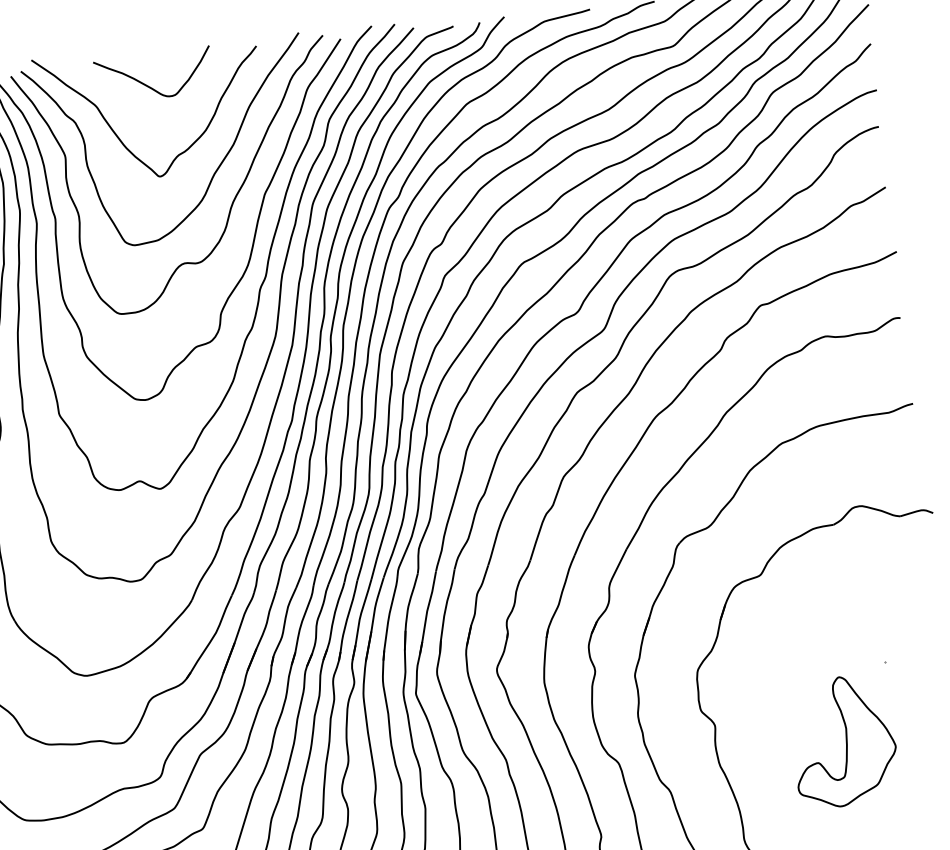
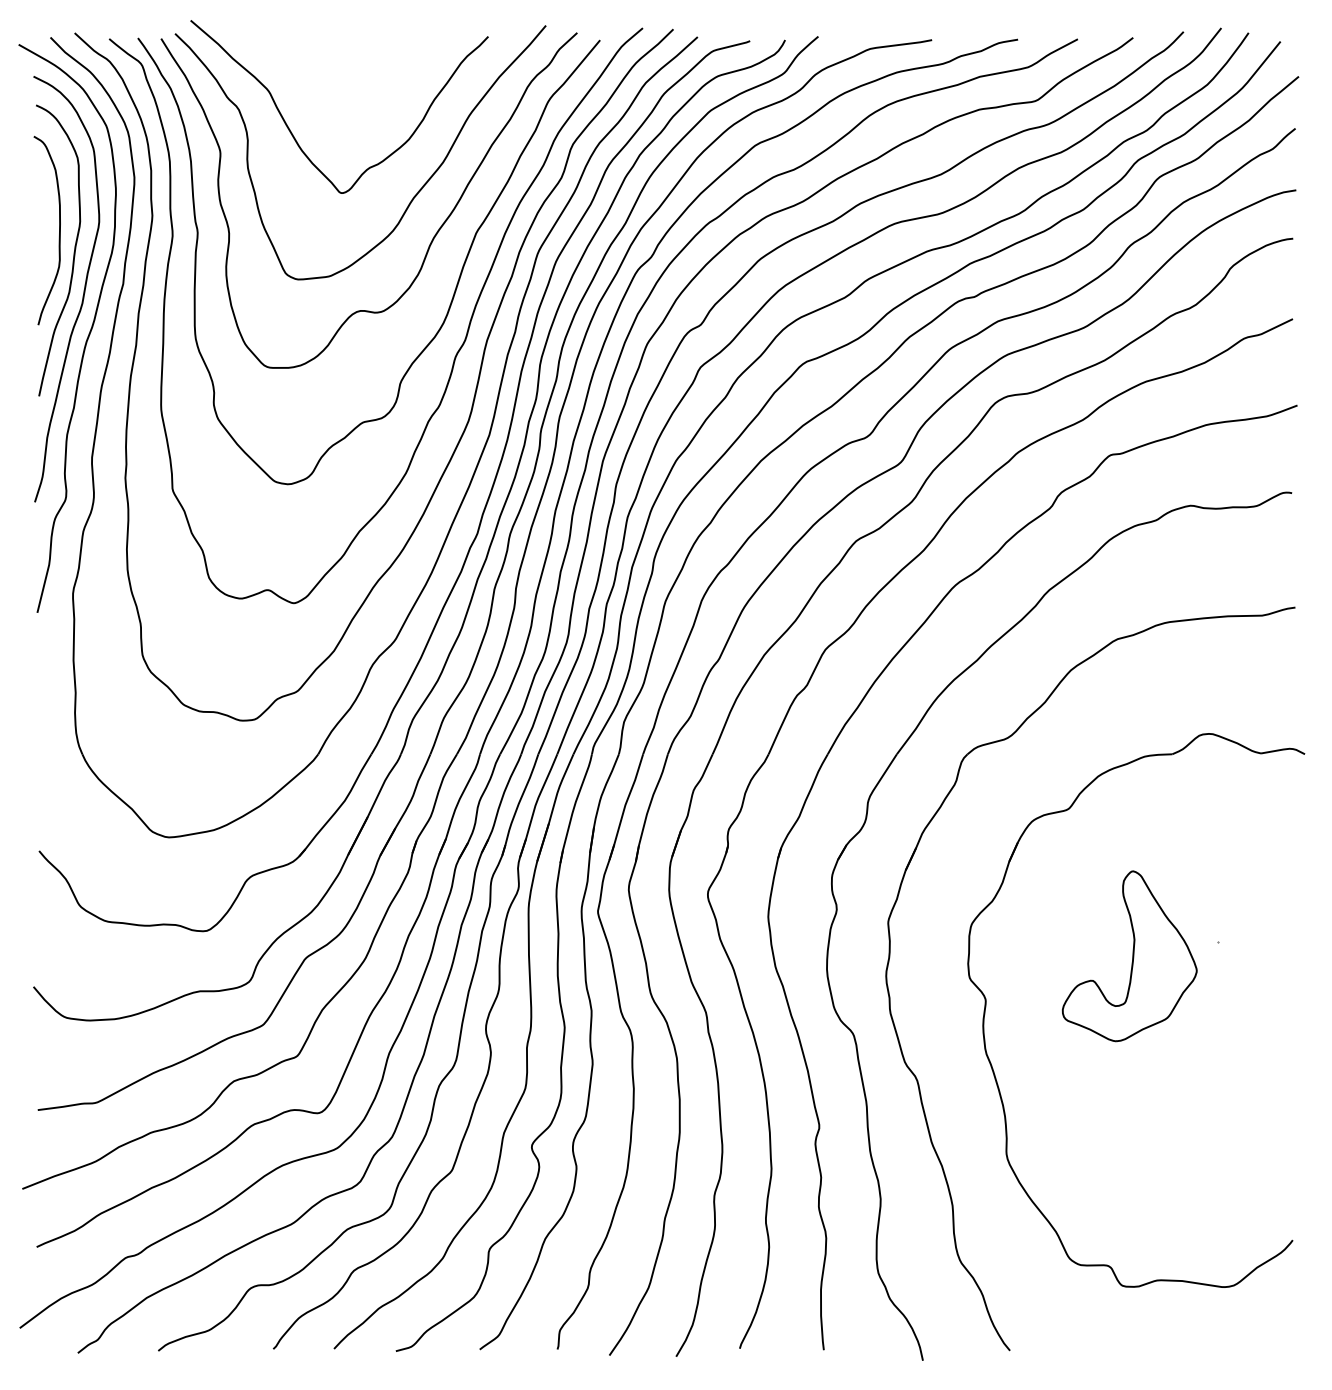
curve: (146, 84) -> (338, 70), removed
part: (843, 741) -> (1129, 956), moved

